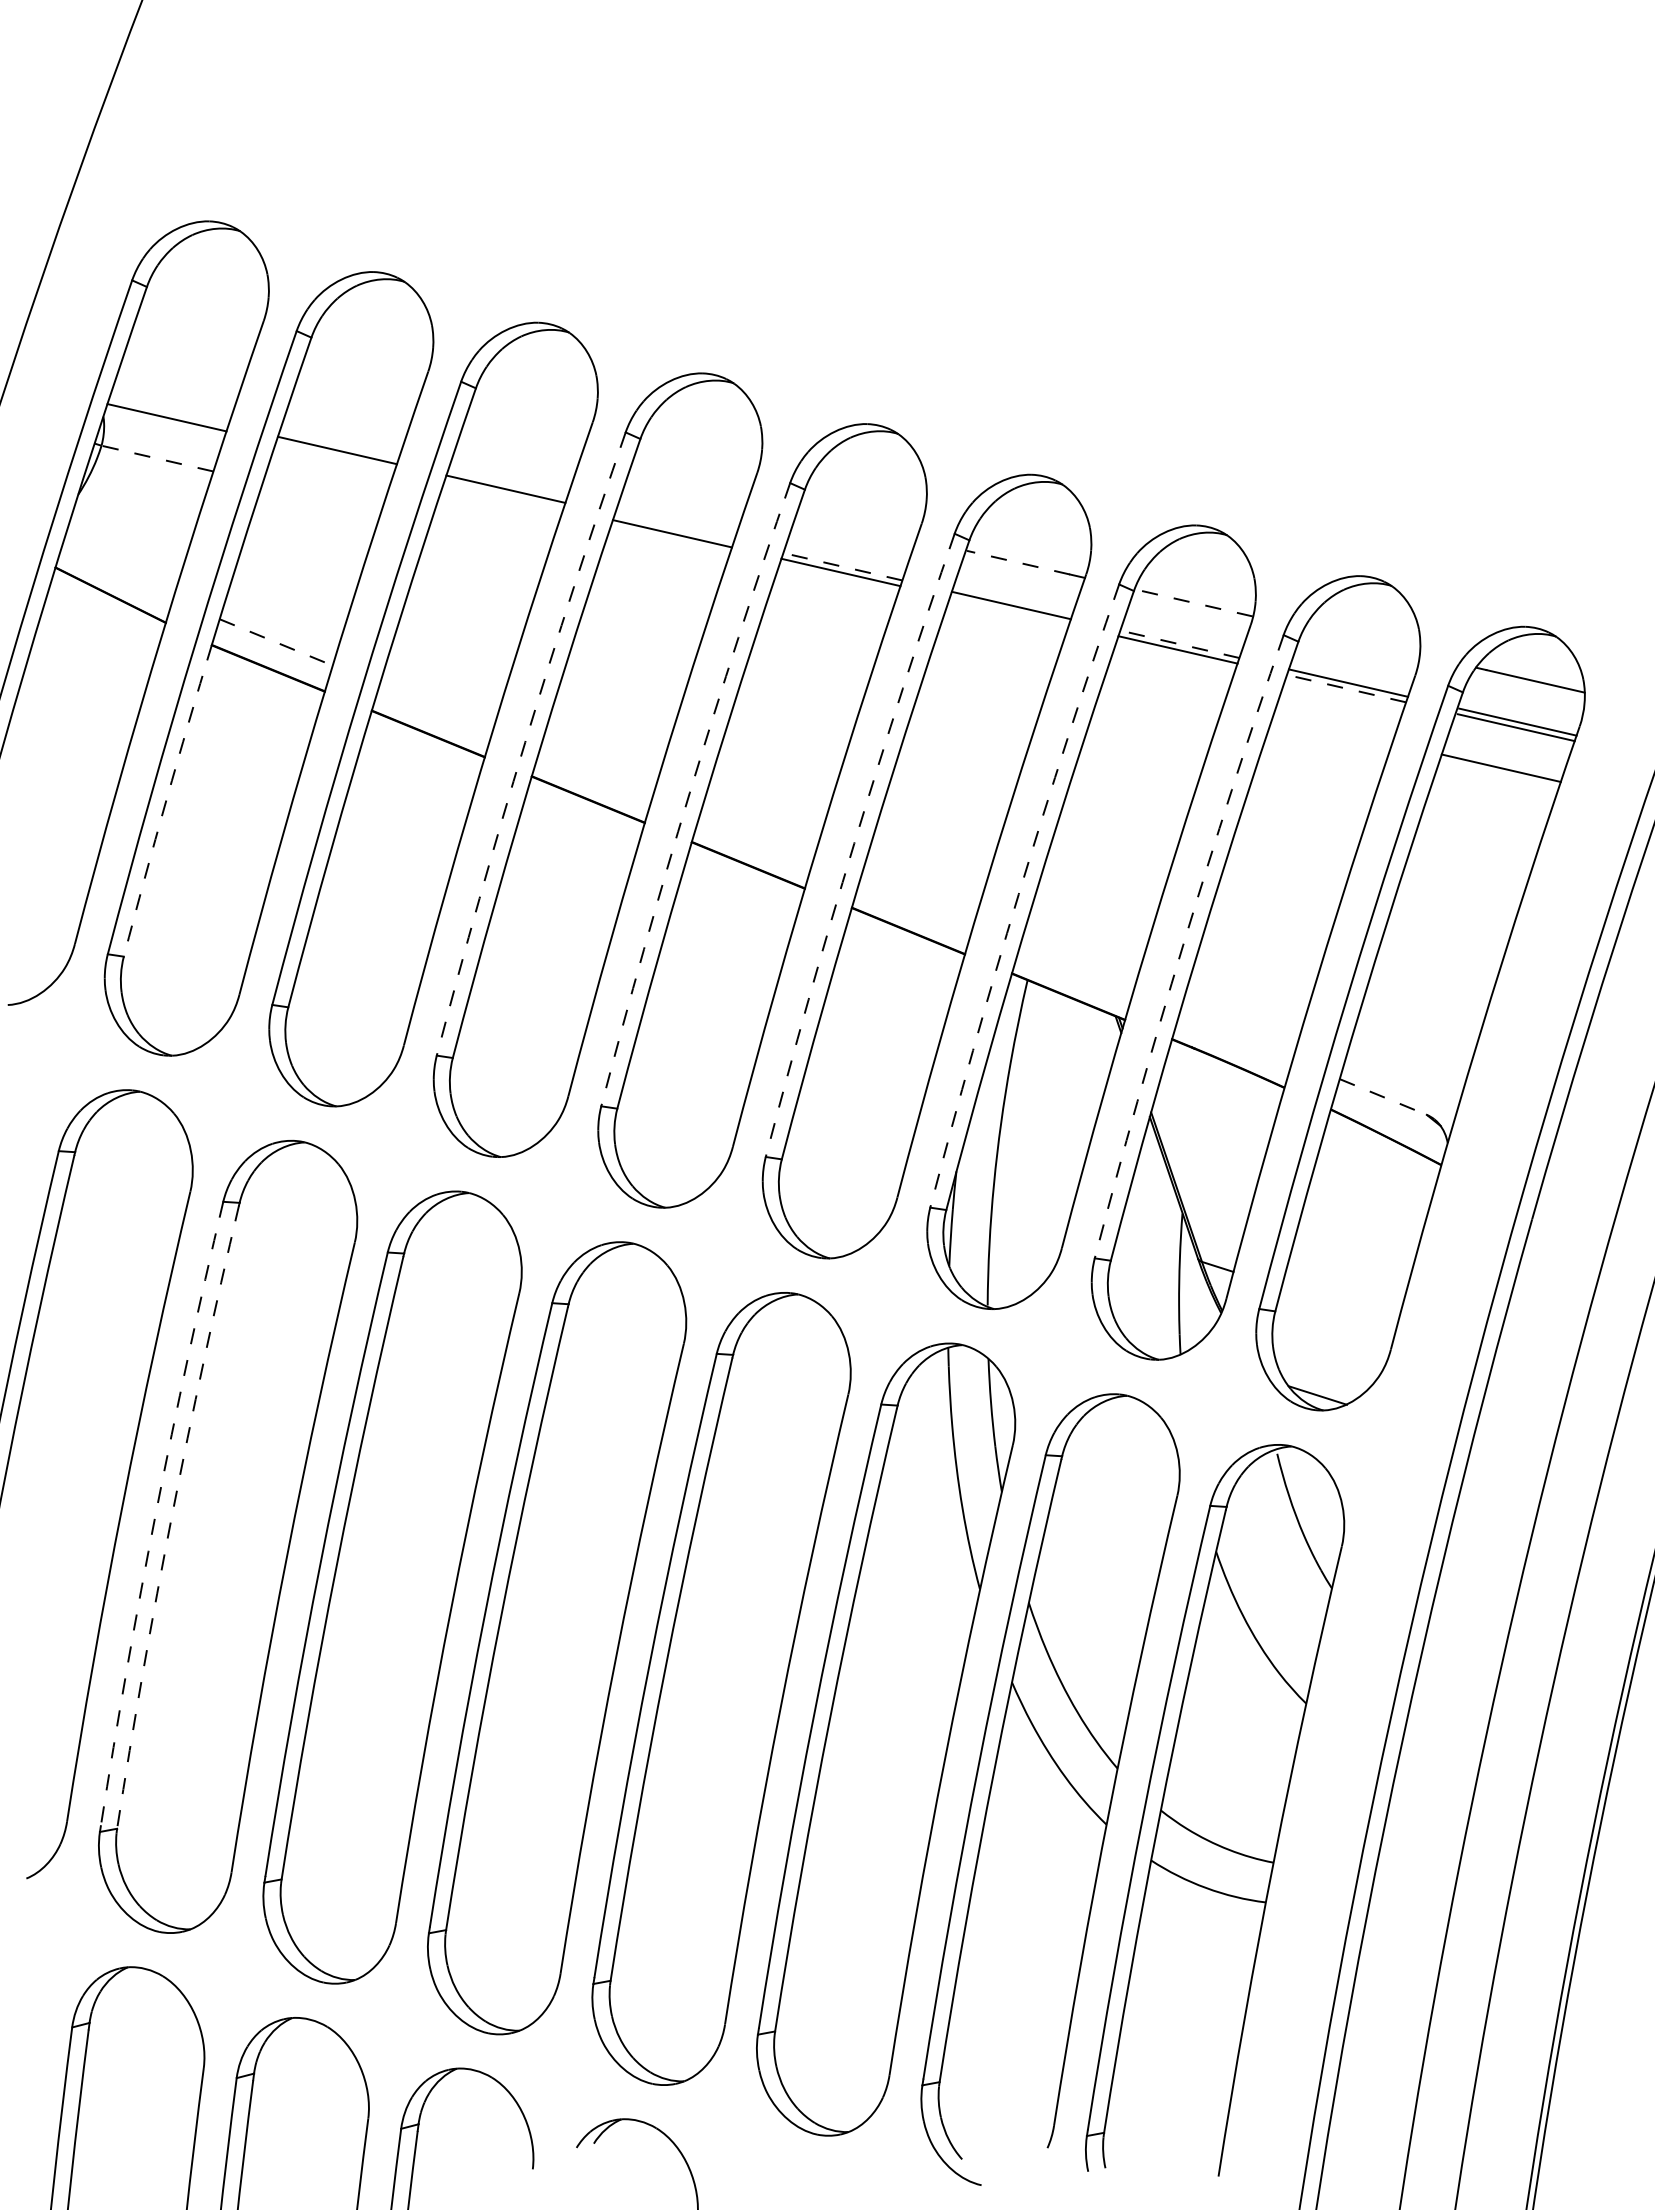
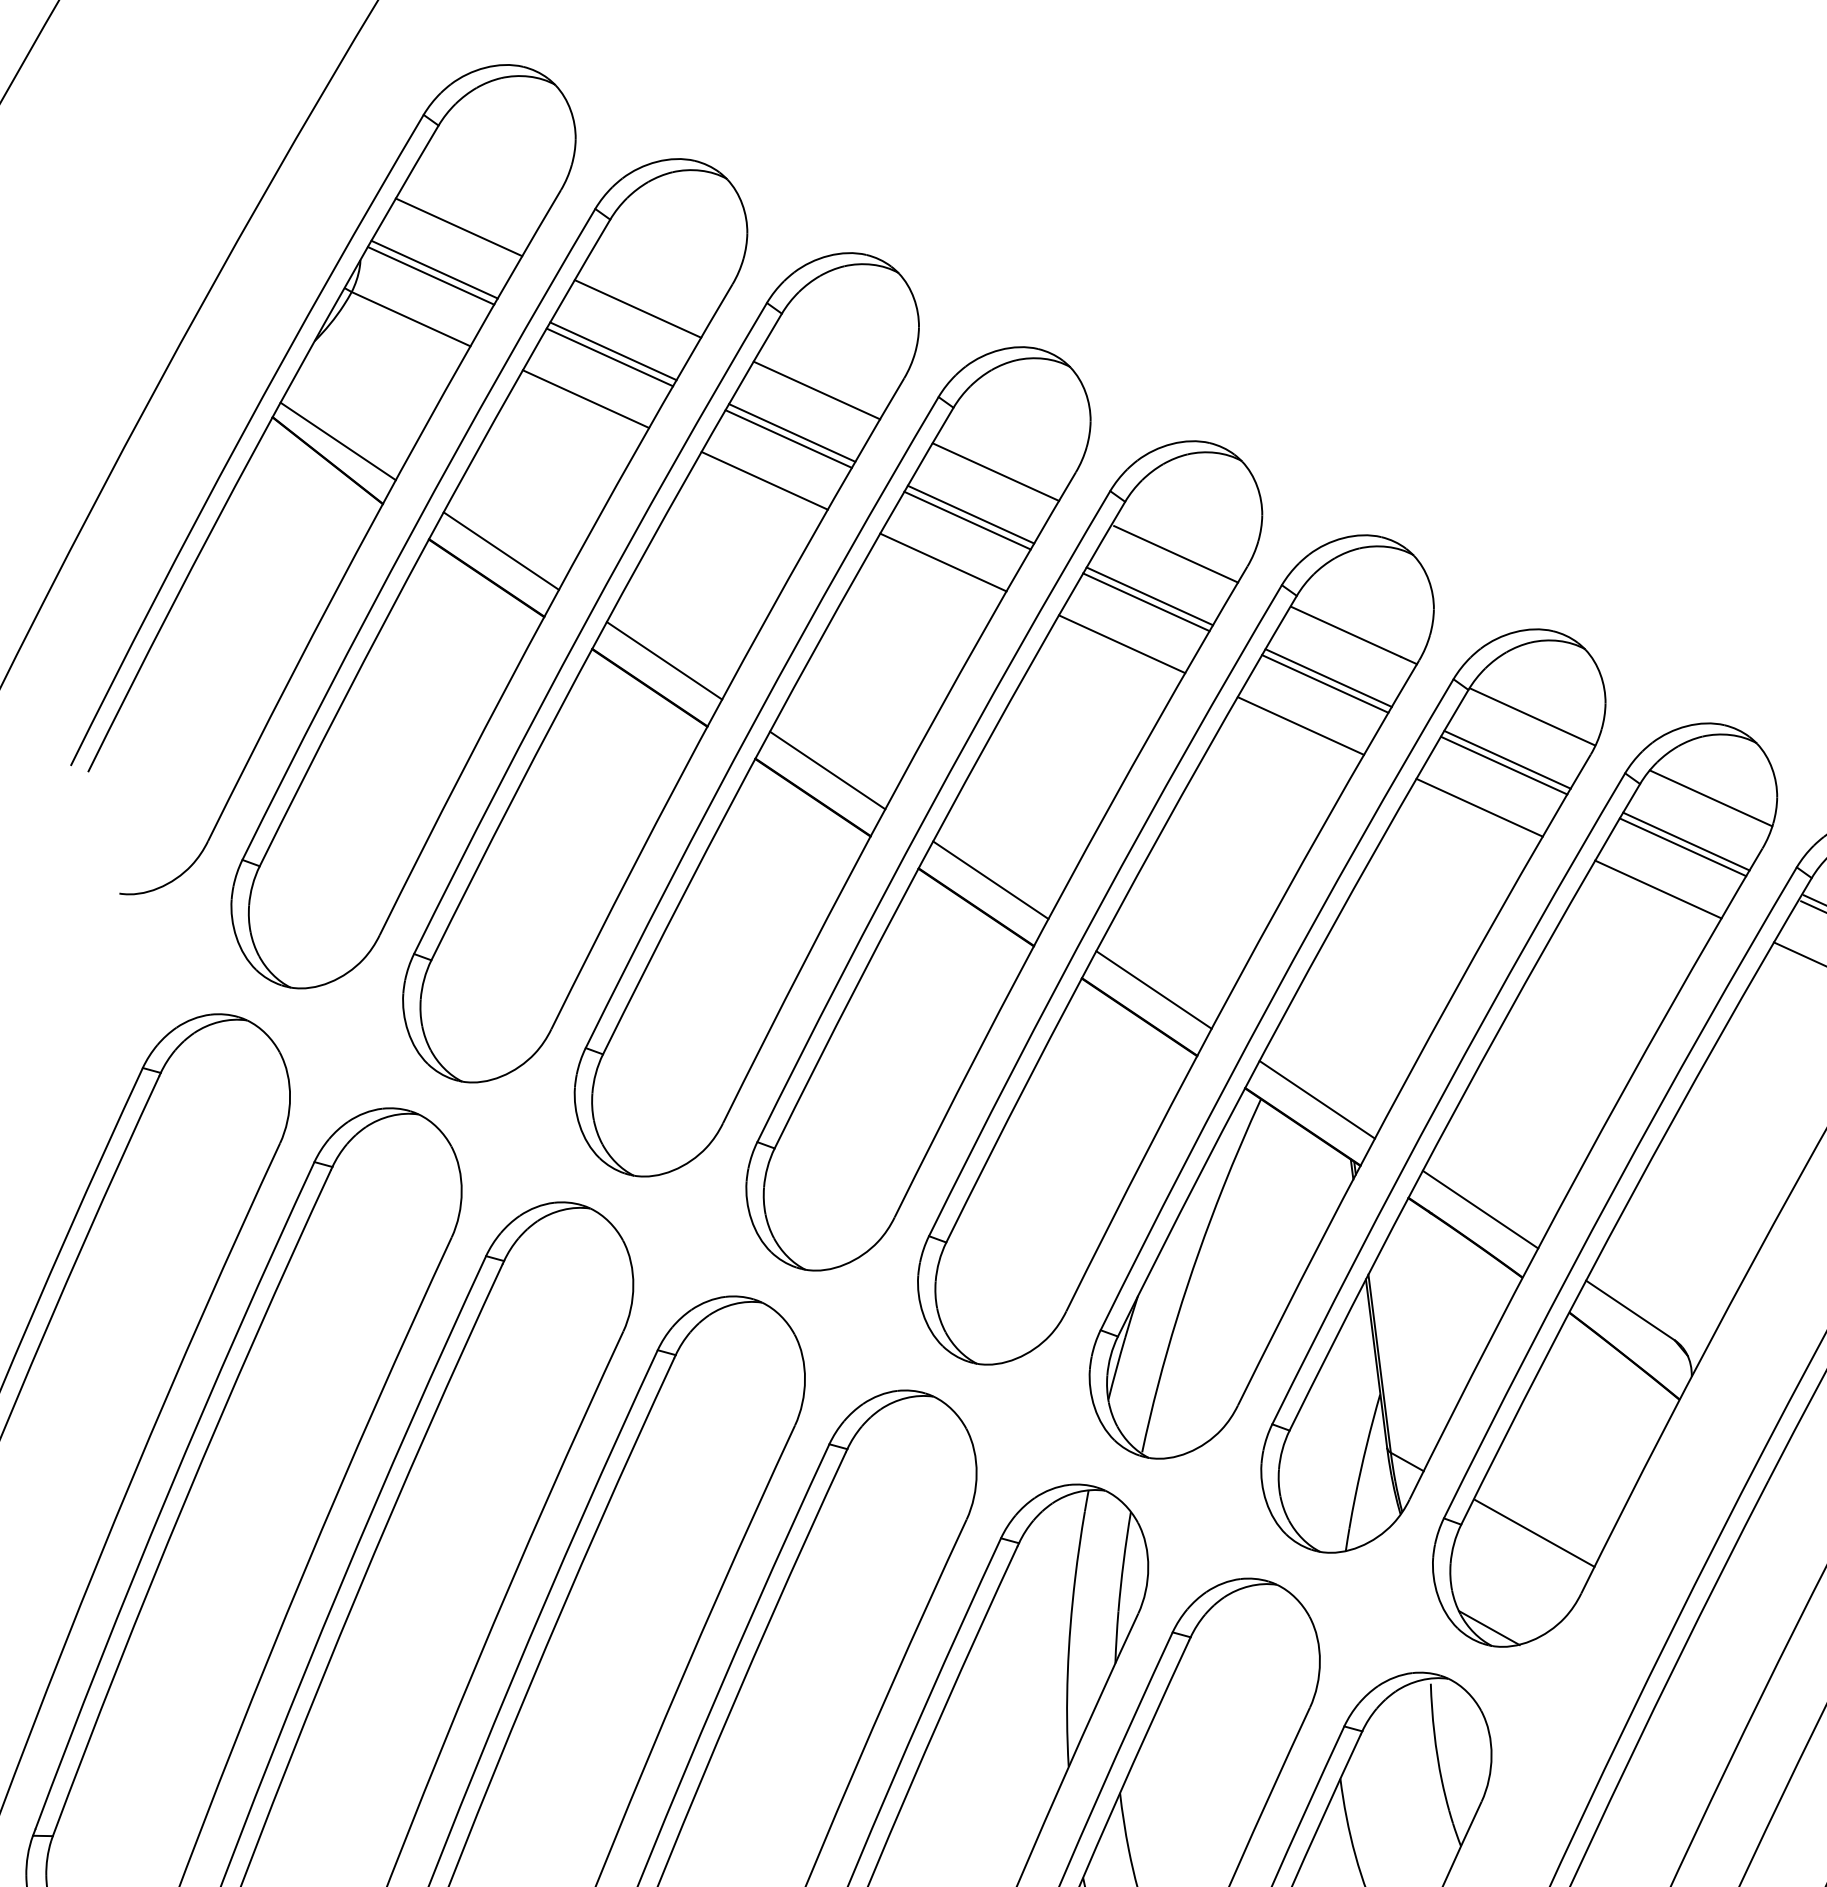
line: (182, 370) -> (459, 226), added
line: (350, 409) -> (637, 308), added
line: (168, 411) -> (434, 269), added
line: (519, 447) -> (816, 389), added
line: (335, 456) -> (609, 357), added
line: (157, 458) -> (411, 319), dashed -> solid
line: (687, 486) -> (995, 471), added
line: (503, 494) -> (788, 438), added
line: (321, 496) -> (585, 398), added
line: (857, 525) -> (1175, 553), added
line: (673, 527) -> (970, 513), added
line: (490, 535) -> (764, 480), added
line: (1018, 562) -> (1346, 631), dashed -> solid
line: (842, 566) -> (1149, 595), dashed -> solid
line: (658, 573) -> (942, 561), added
line: (115, 576) -> (337, 440), added
line: (1193, 602) -> (1532, 716), dashed -> solid
line: (1009, 610) -> (1325, 683), added
line: (827, 612) -> (1122, 643), added
line: (1361, 641) -> (1710, 798), added
line: (276, 642) -> (501, 551), dashed -> solid
line: (1179, 644) -> (1507, 759), dashed -> solid
line: (995, 651) -> (1300, 725), added
line: (1346, 688) -> (1682, 847), dashed -> solid
line: (1163, 690) -> (1478, 807), added
line: (435, 707) -> (663, 659), added
line: (1332, 729) -> (1657, 889), added
arc: (525, 742) -> (756, 719), dashed -> solid
line: (595, 773) -> (827, 770), added
arc: (689, 792) -> (927, 812), dashed -> solid
arc: (166, 800) -> (342, 702), dashed -> solid
line: (755, 839) -> (990, 880), added
arc: (854, 843) -> (1099, 907), dashed -> solid
arc: (1018, 894) -> (1270, 1001), dashed -> solid
line: (915, 904) -> (1153, 989), added
arc: (1183, 944) -> (1442, 1094), dashed -> solid
line: (1075, 970) -> (1316, 1099), added
line: (1235, 1036) -> (1479, 1209), added
line: (1383, 1097) -> (1630, 1311), dashed -> solid
line: (1339, 1305) -> (1534, 1532), added
arc: (156, 1512) -> (169, 1492), dashed -> solid
arc: (172, 1515) -> (186, 1499), dashed -> solid

